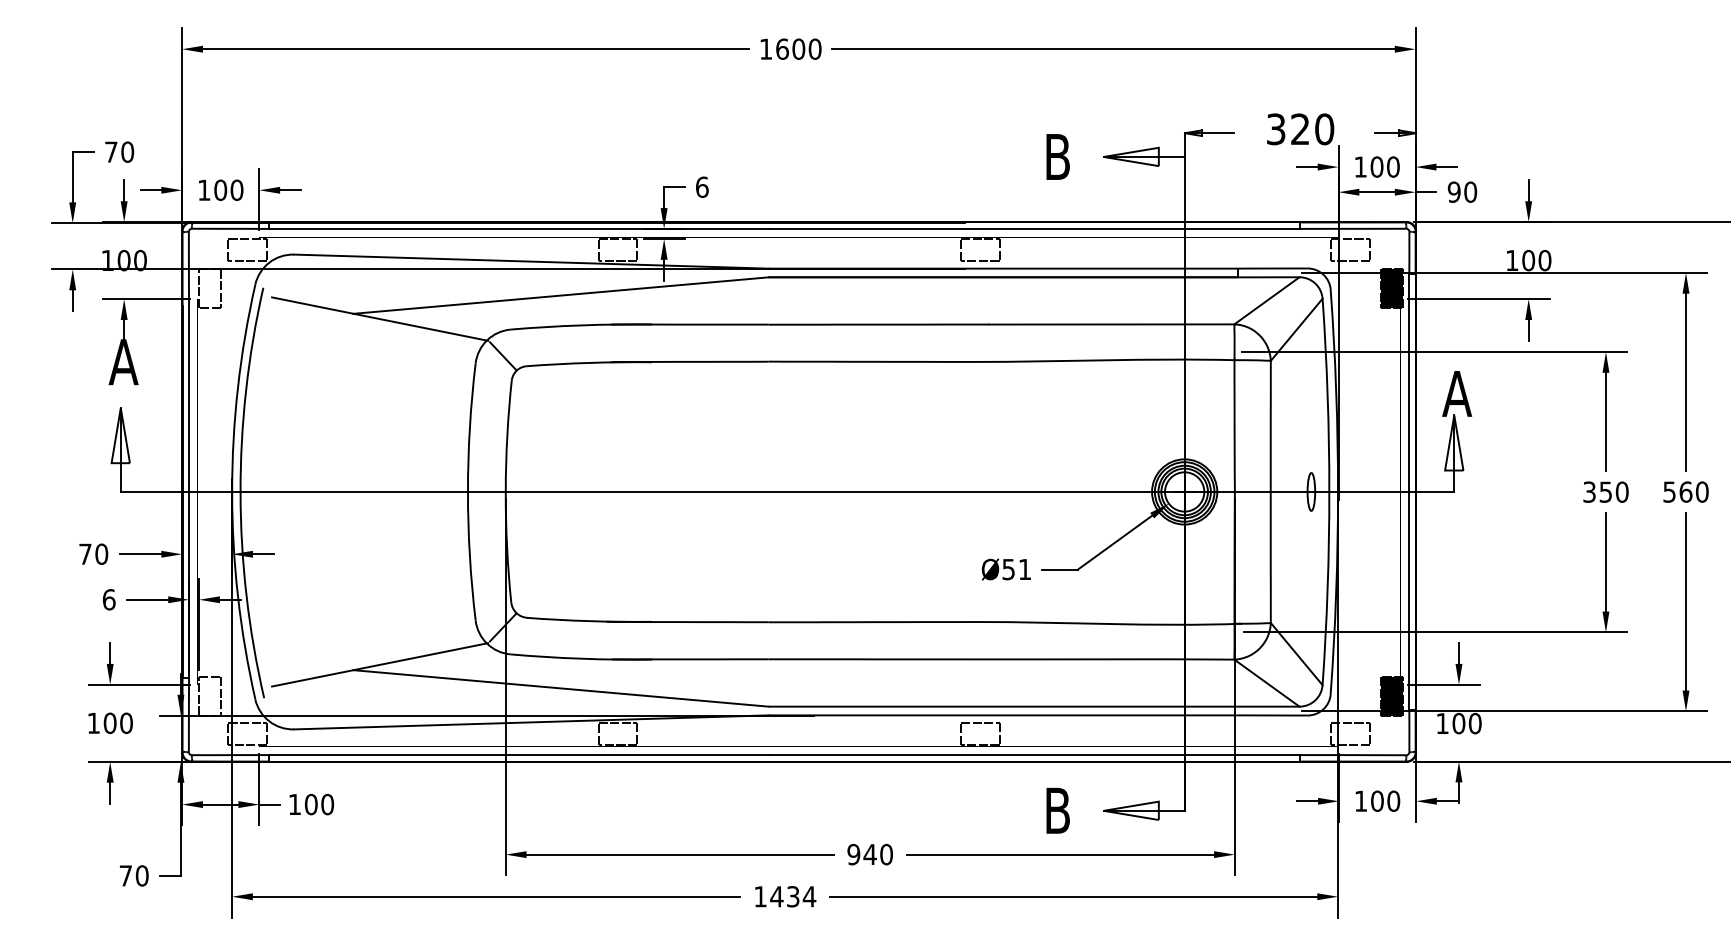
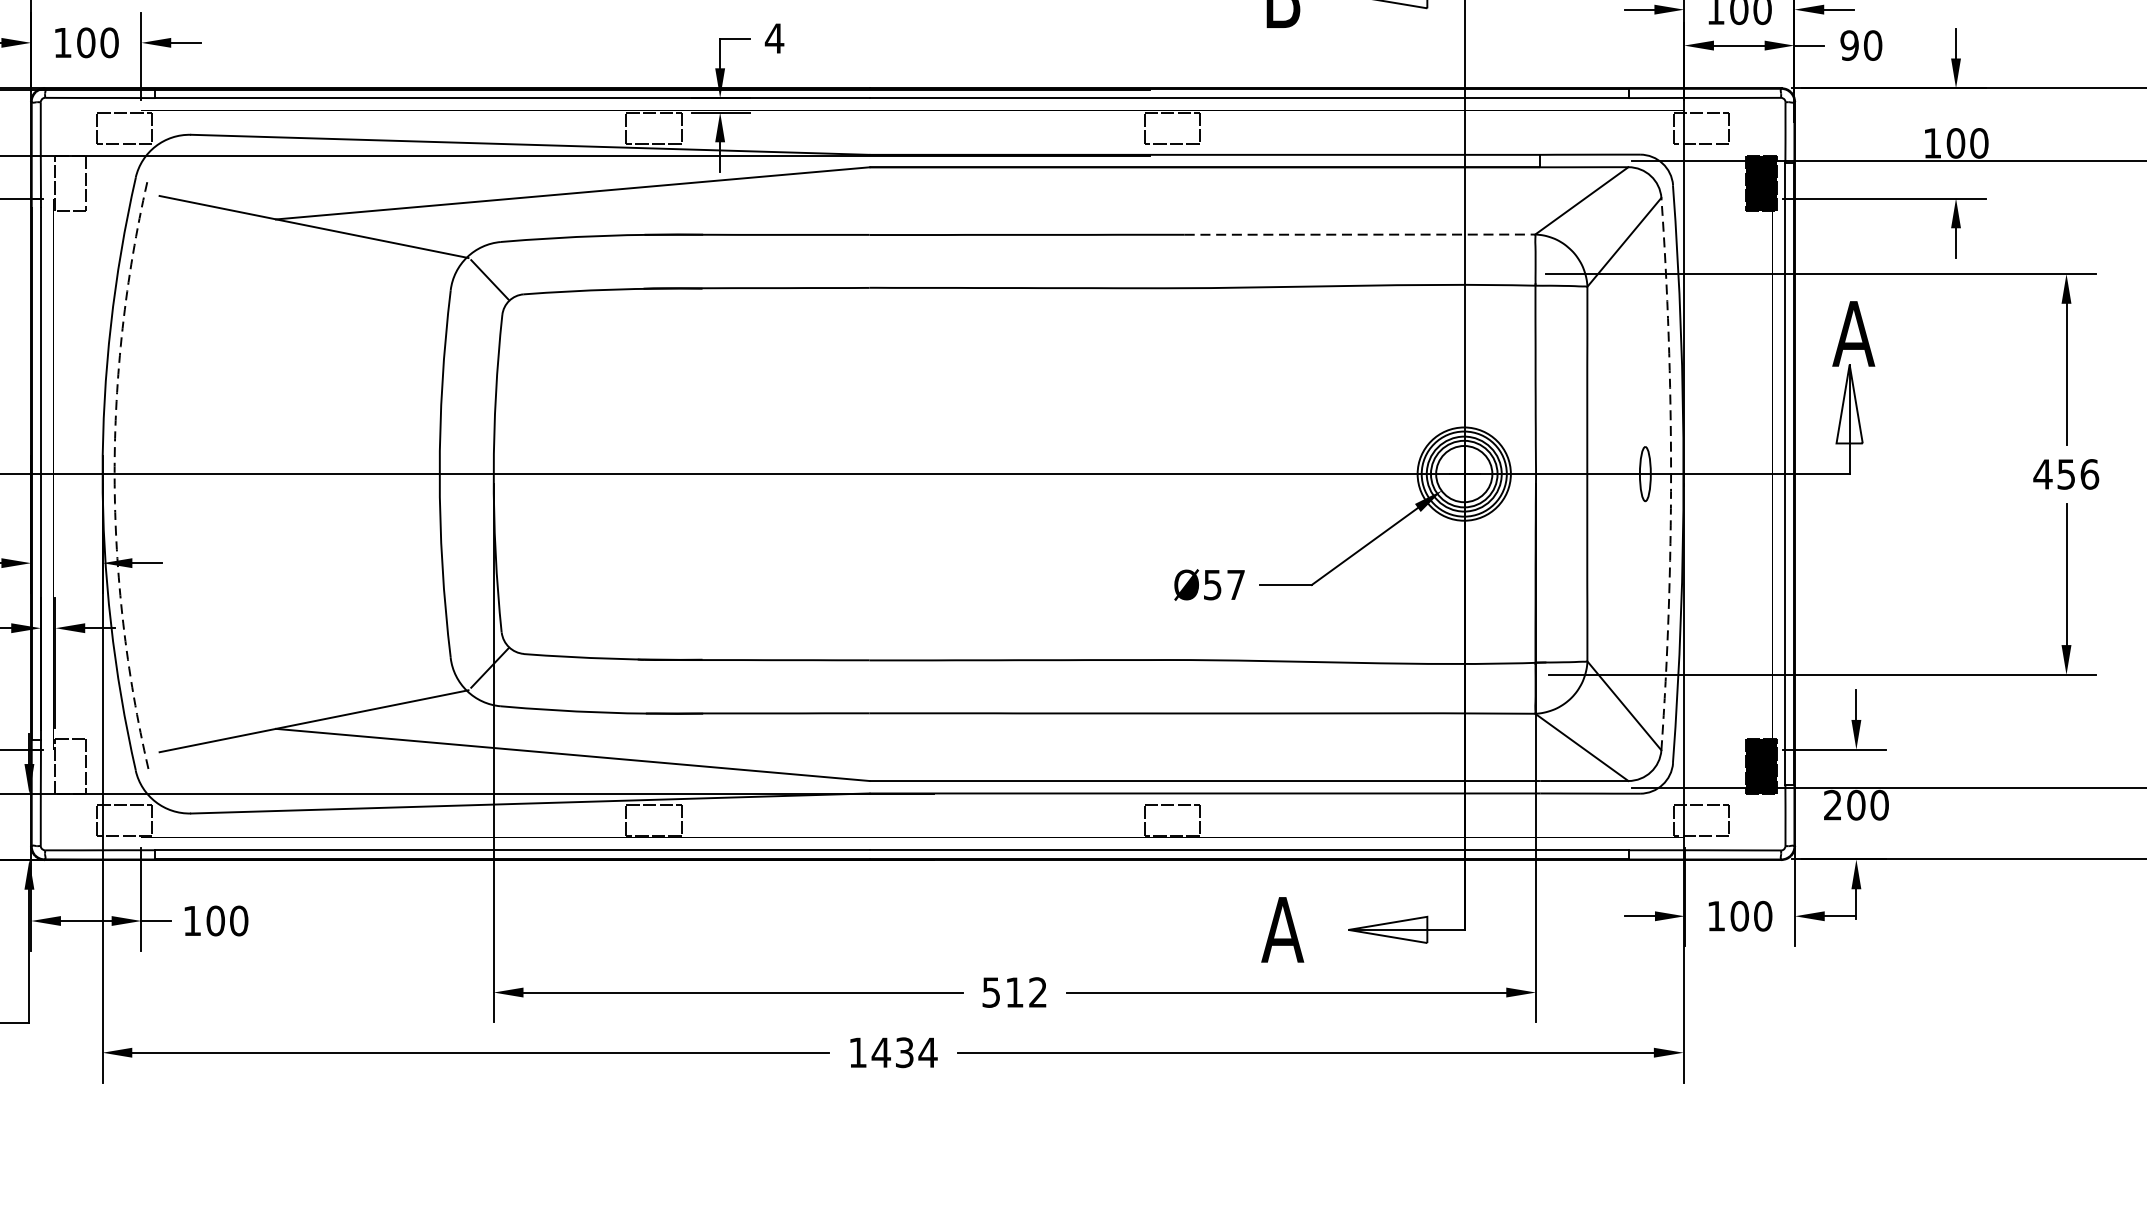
text: (701, 186) -> (773, 37), 6 -> 4
line: (1111, 324) -> (1359, 234), solid -> dashed
arc: (1329, 491) -> (1671, 473), solid -> dashed
text: (1605, 491) -> (2065, 473), 350 -> 456
arc: (240, 493) -> (114, 476), solid -> dashed
text: (1025, 569) -> (1236, 584), Ø51 -> Ø57
text: (1442, 722) -> (1832, 803), 100 -> 200
text: (1057, 810) -> (1282, 929), B -> A
text: (869, 854) -> (1013, 992), 940 -> 512

